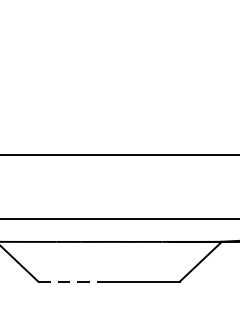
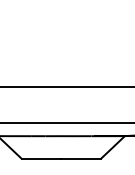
line: (73, 281) -> (41, 158), dashed -> solid

